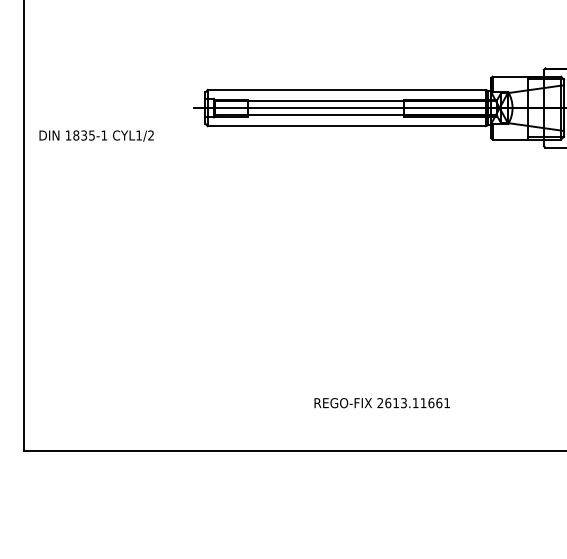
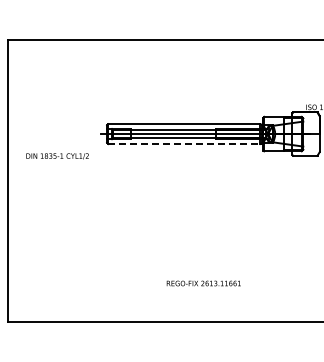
line: (346, 127) -> (184, 144), solid -> dashed
text: (96, 136) -> (57, 156), moved
text: (381, 403) -> (203, 283), moved

